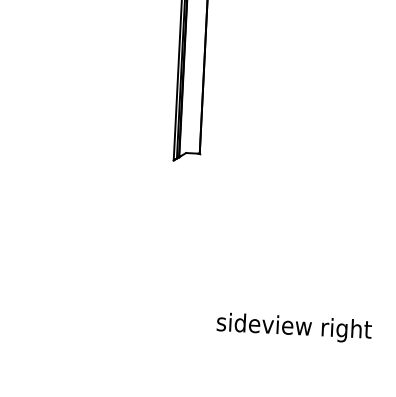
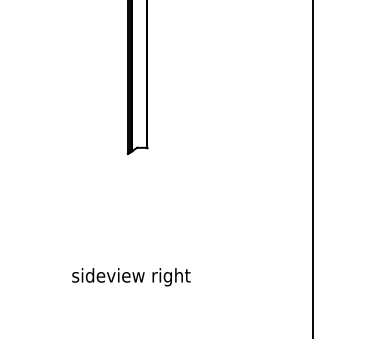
text: (294, 328) -> (131, 277), moved

